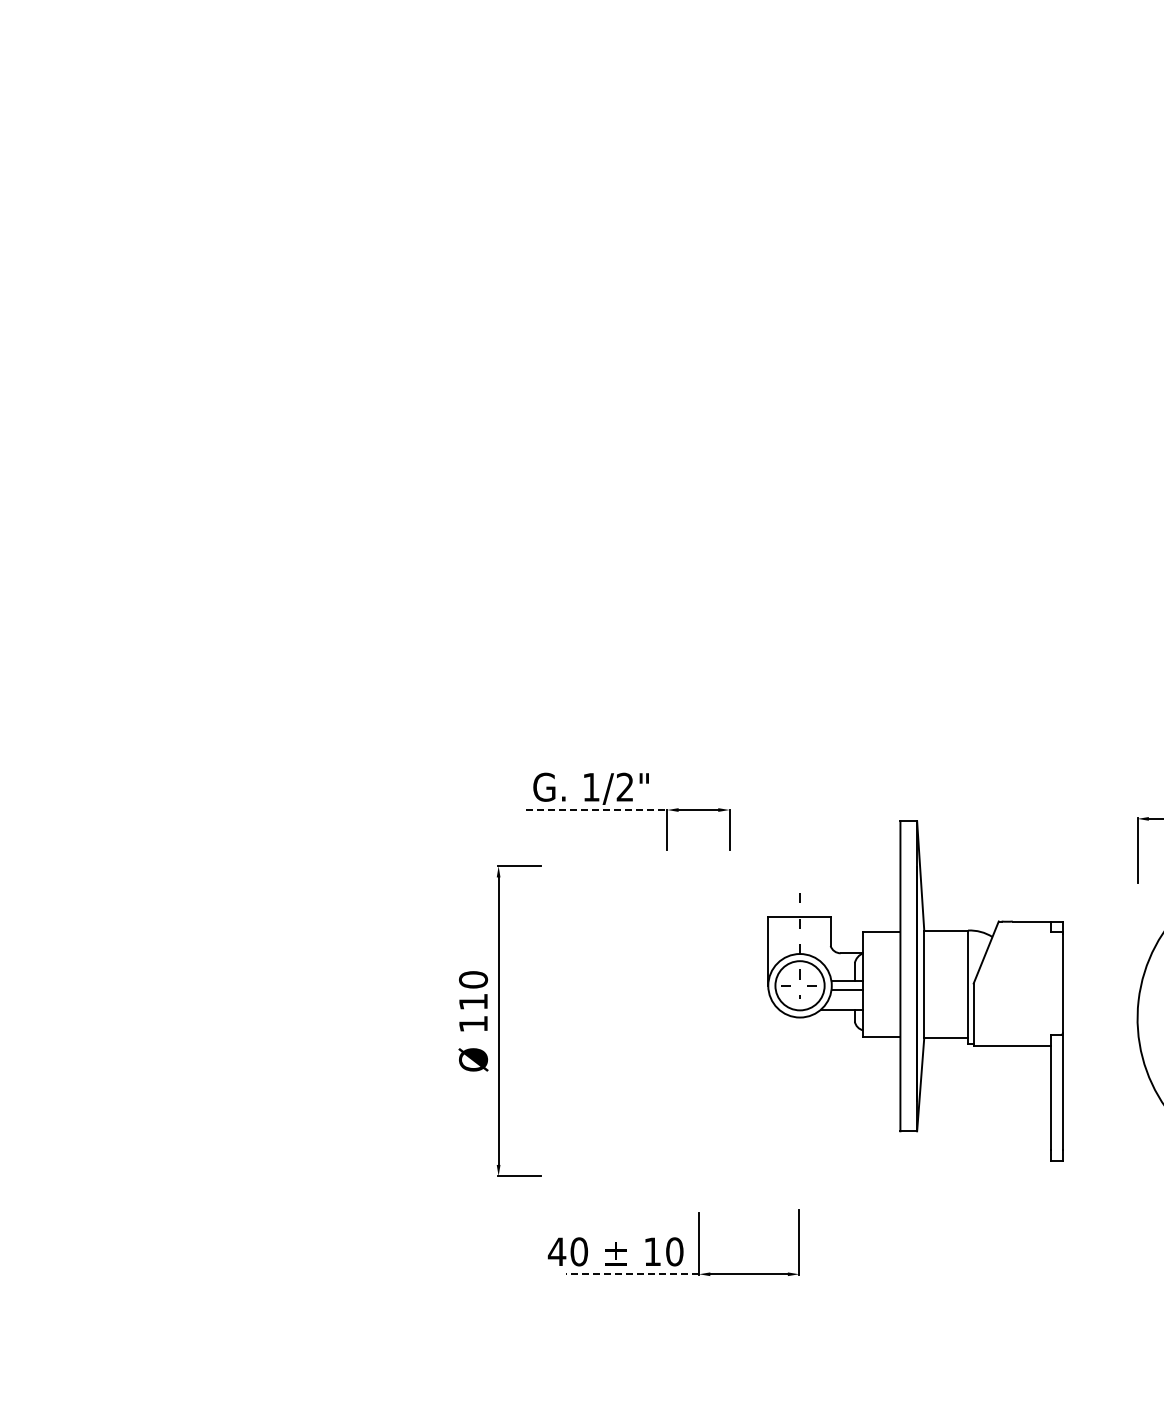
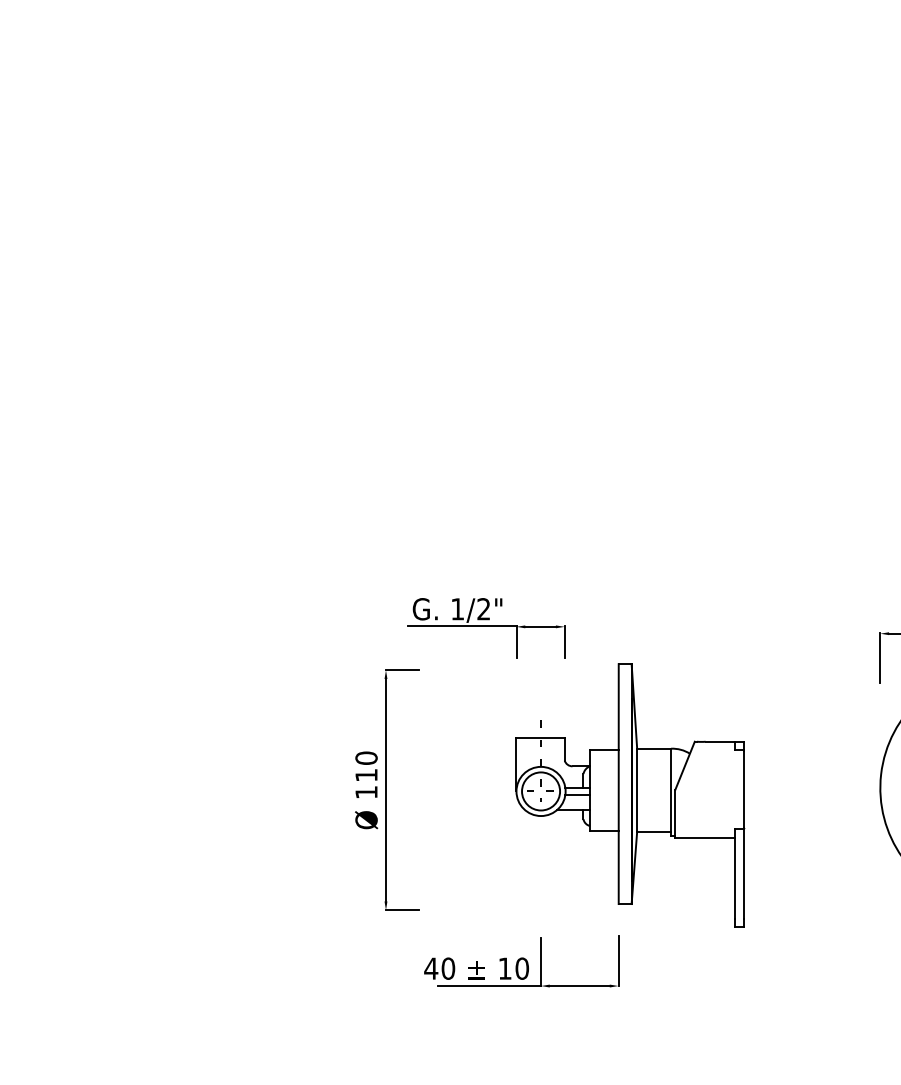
line: (597, 809) -> (462, 626), dashed -> solid
part: (915, 990) -> (630, 795), moved
line: (632, 1274) -> (489, 986), dashed -> solid

